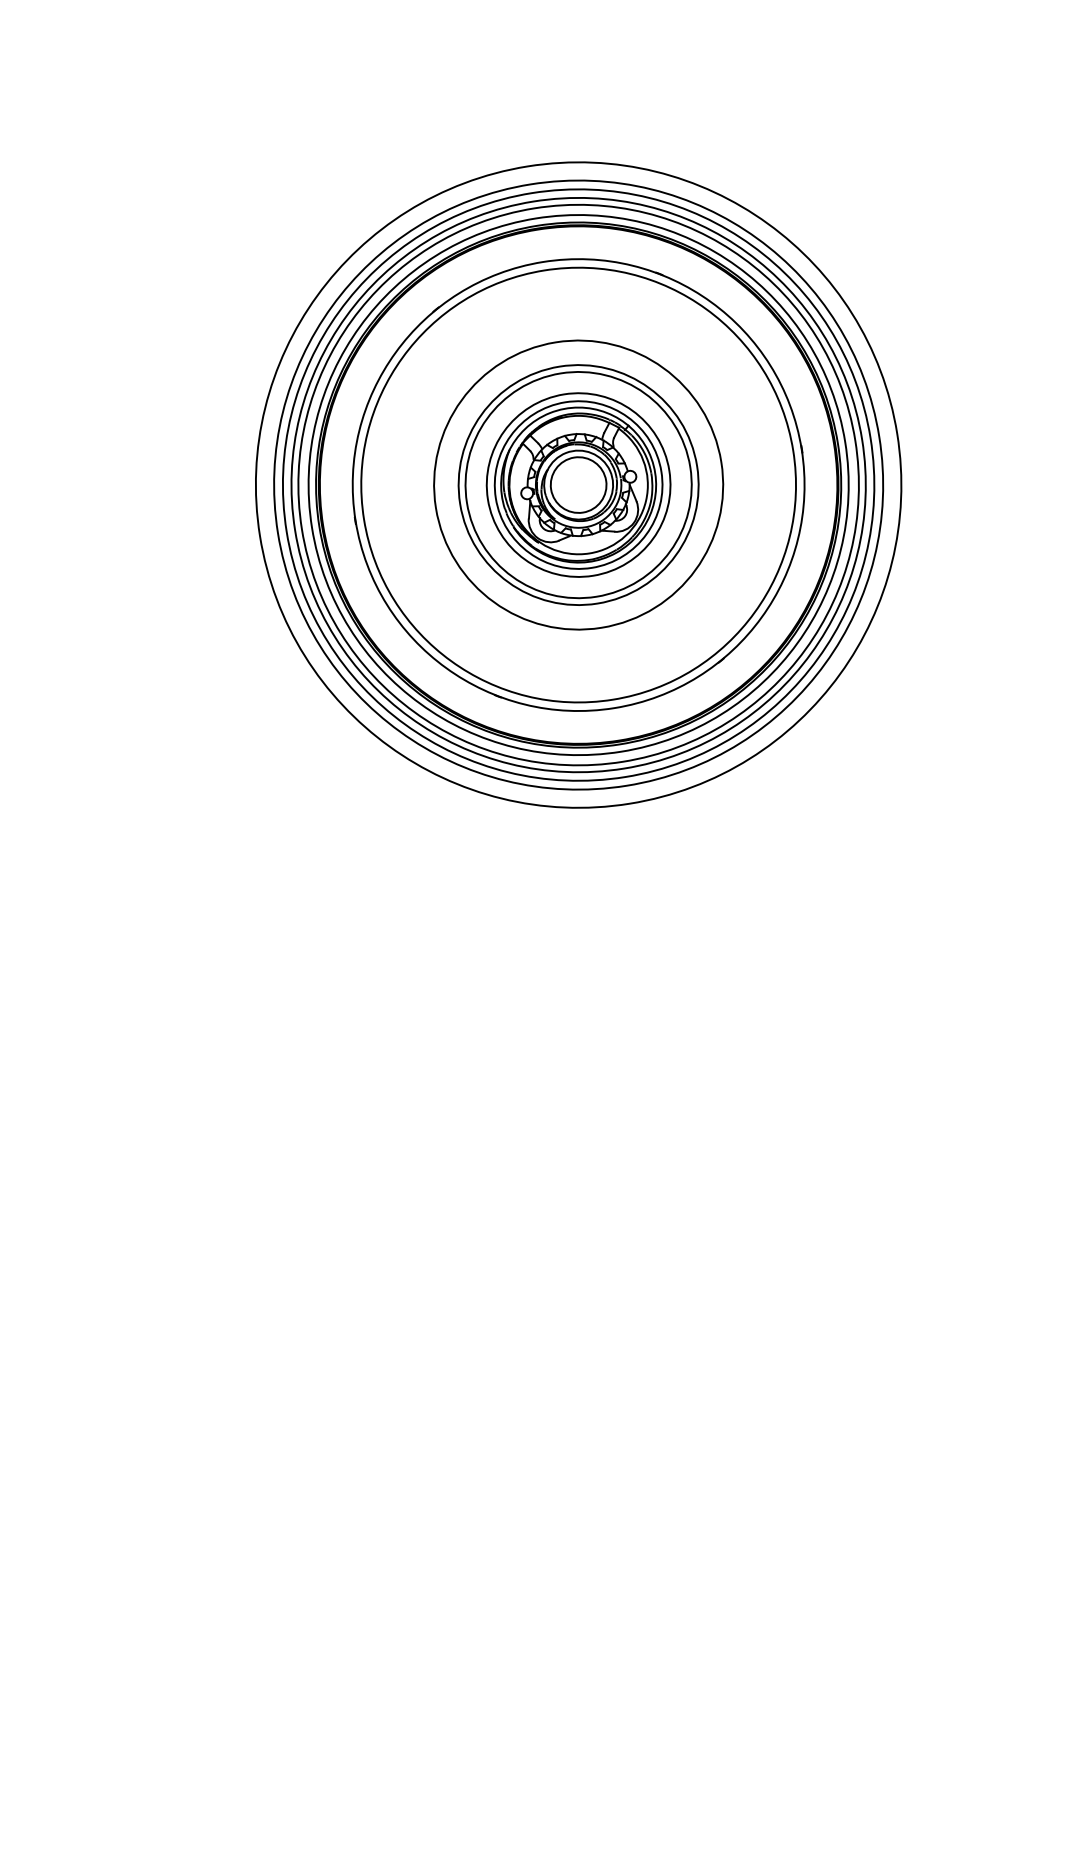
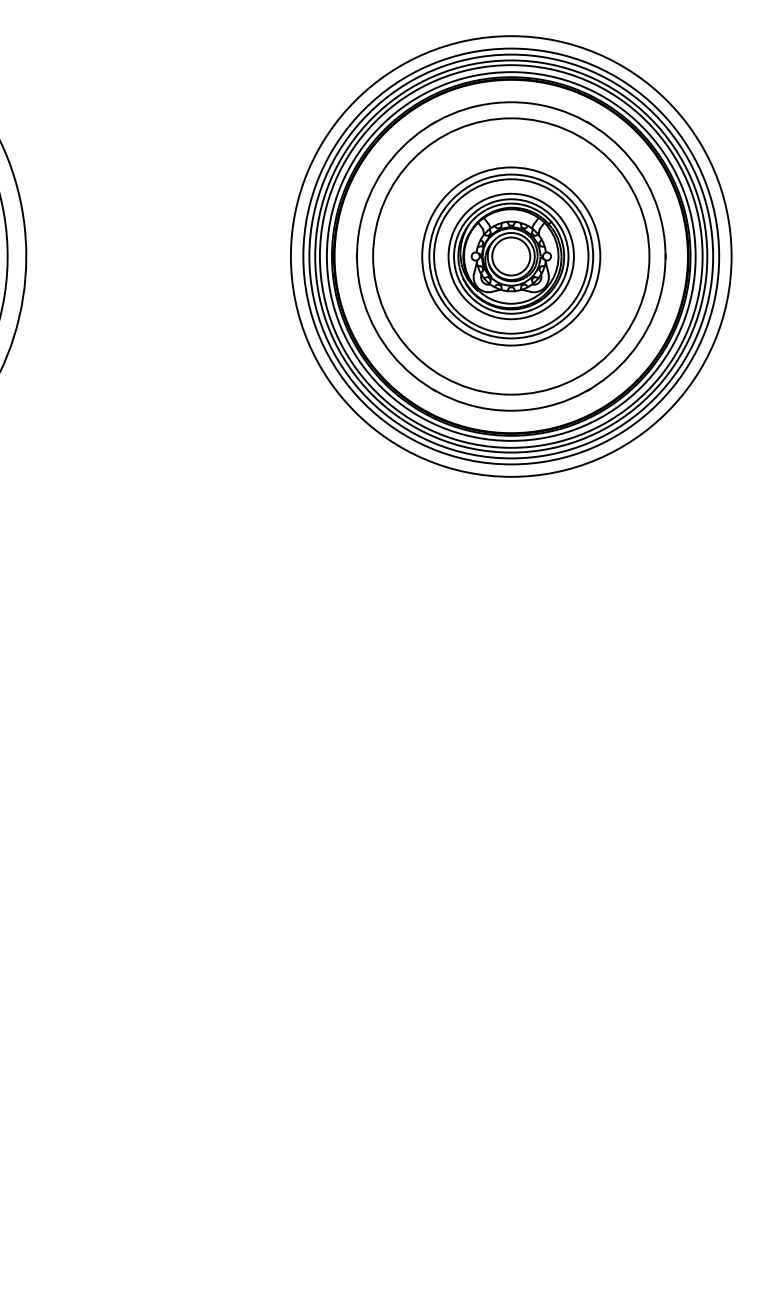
circle: (577, 485) -> (510, 256), size x0.6
circle: (577, 485) -> (510, 256), size x1.4

